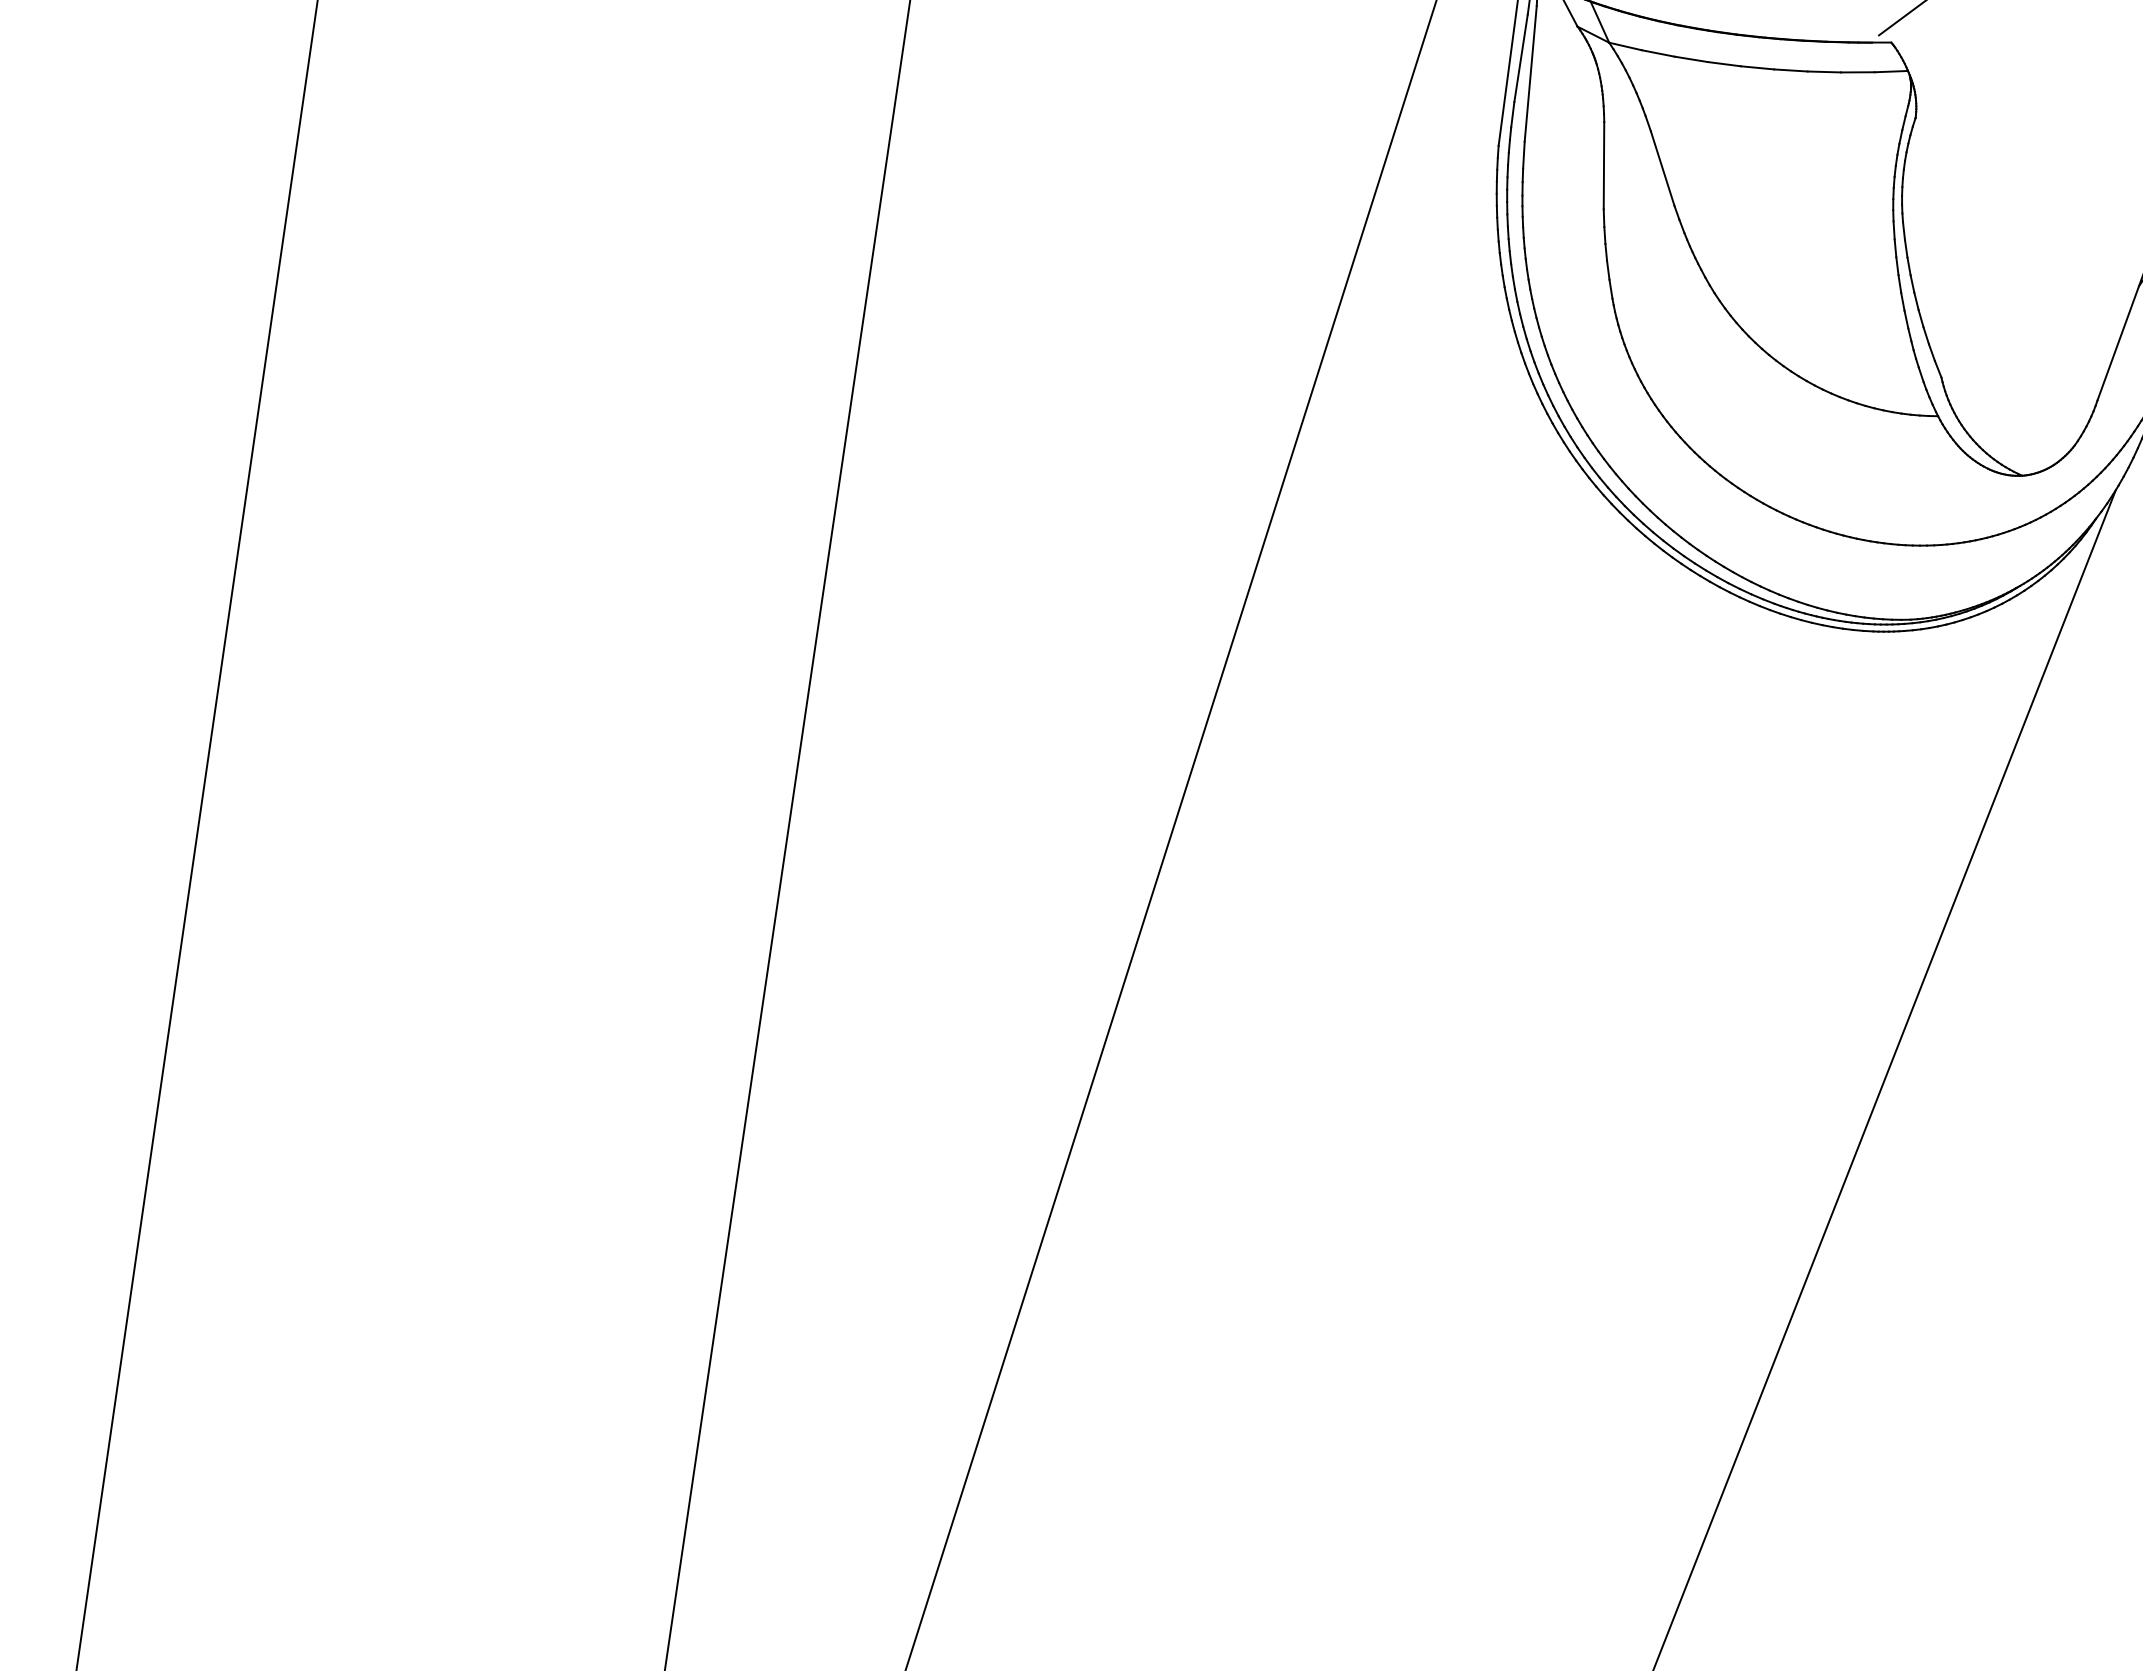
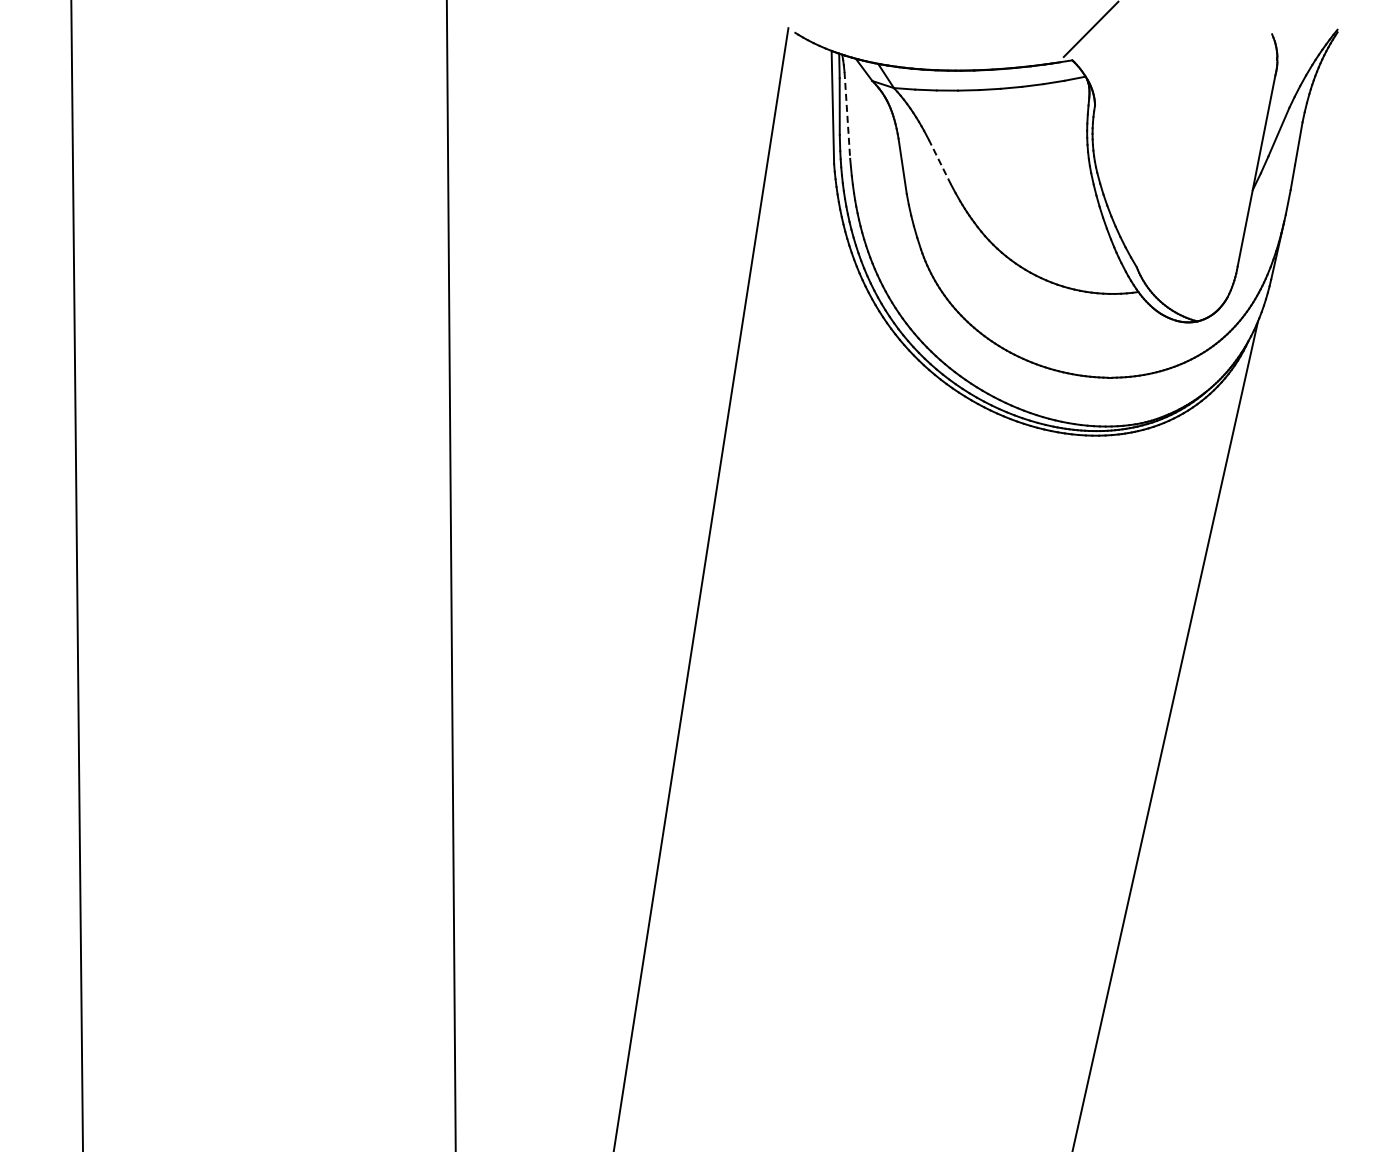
line: (1530, 73) -> (847, 115), solid -> dashed
line: (1662, 167) -> (939, 161), solid -> dashed

